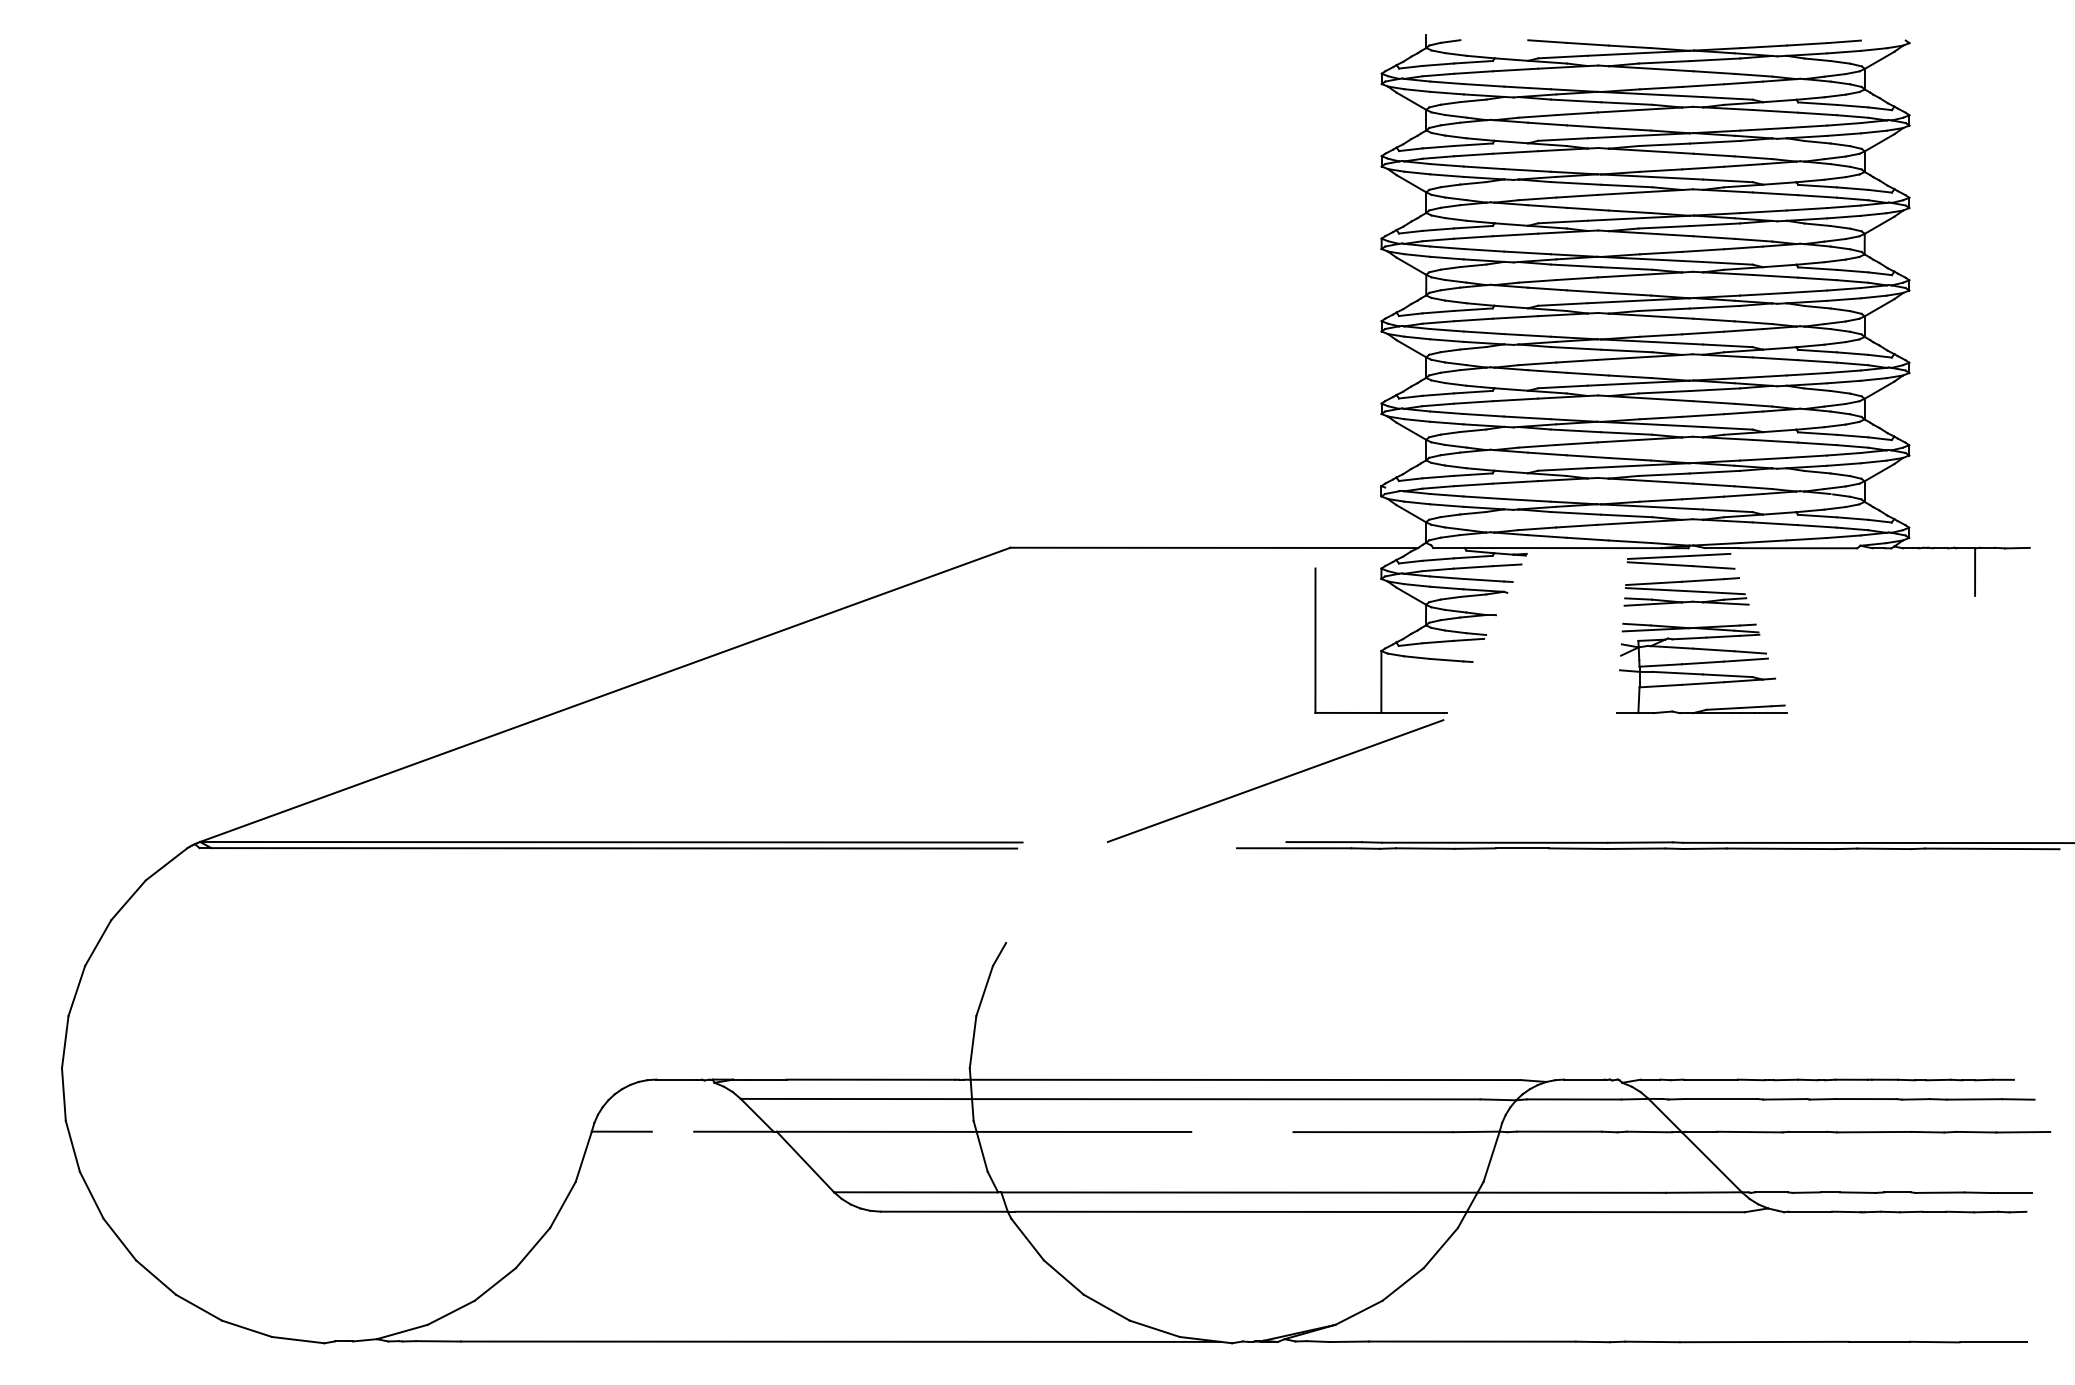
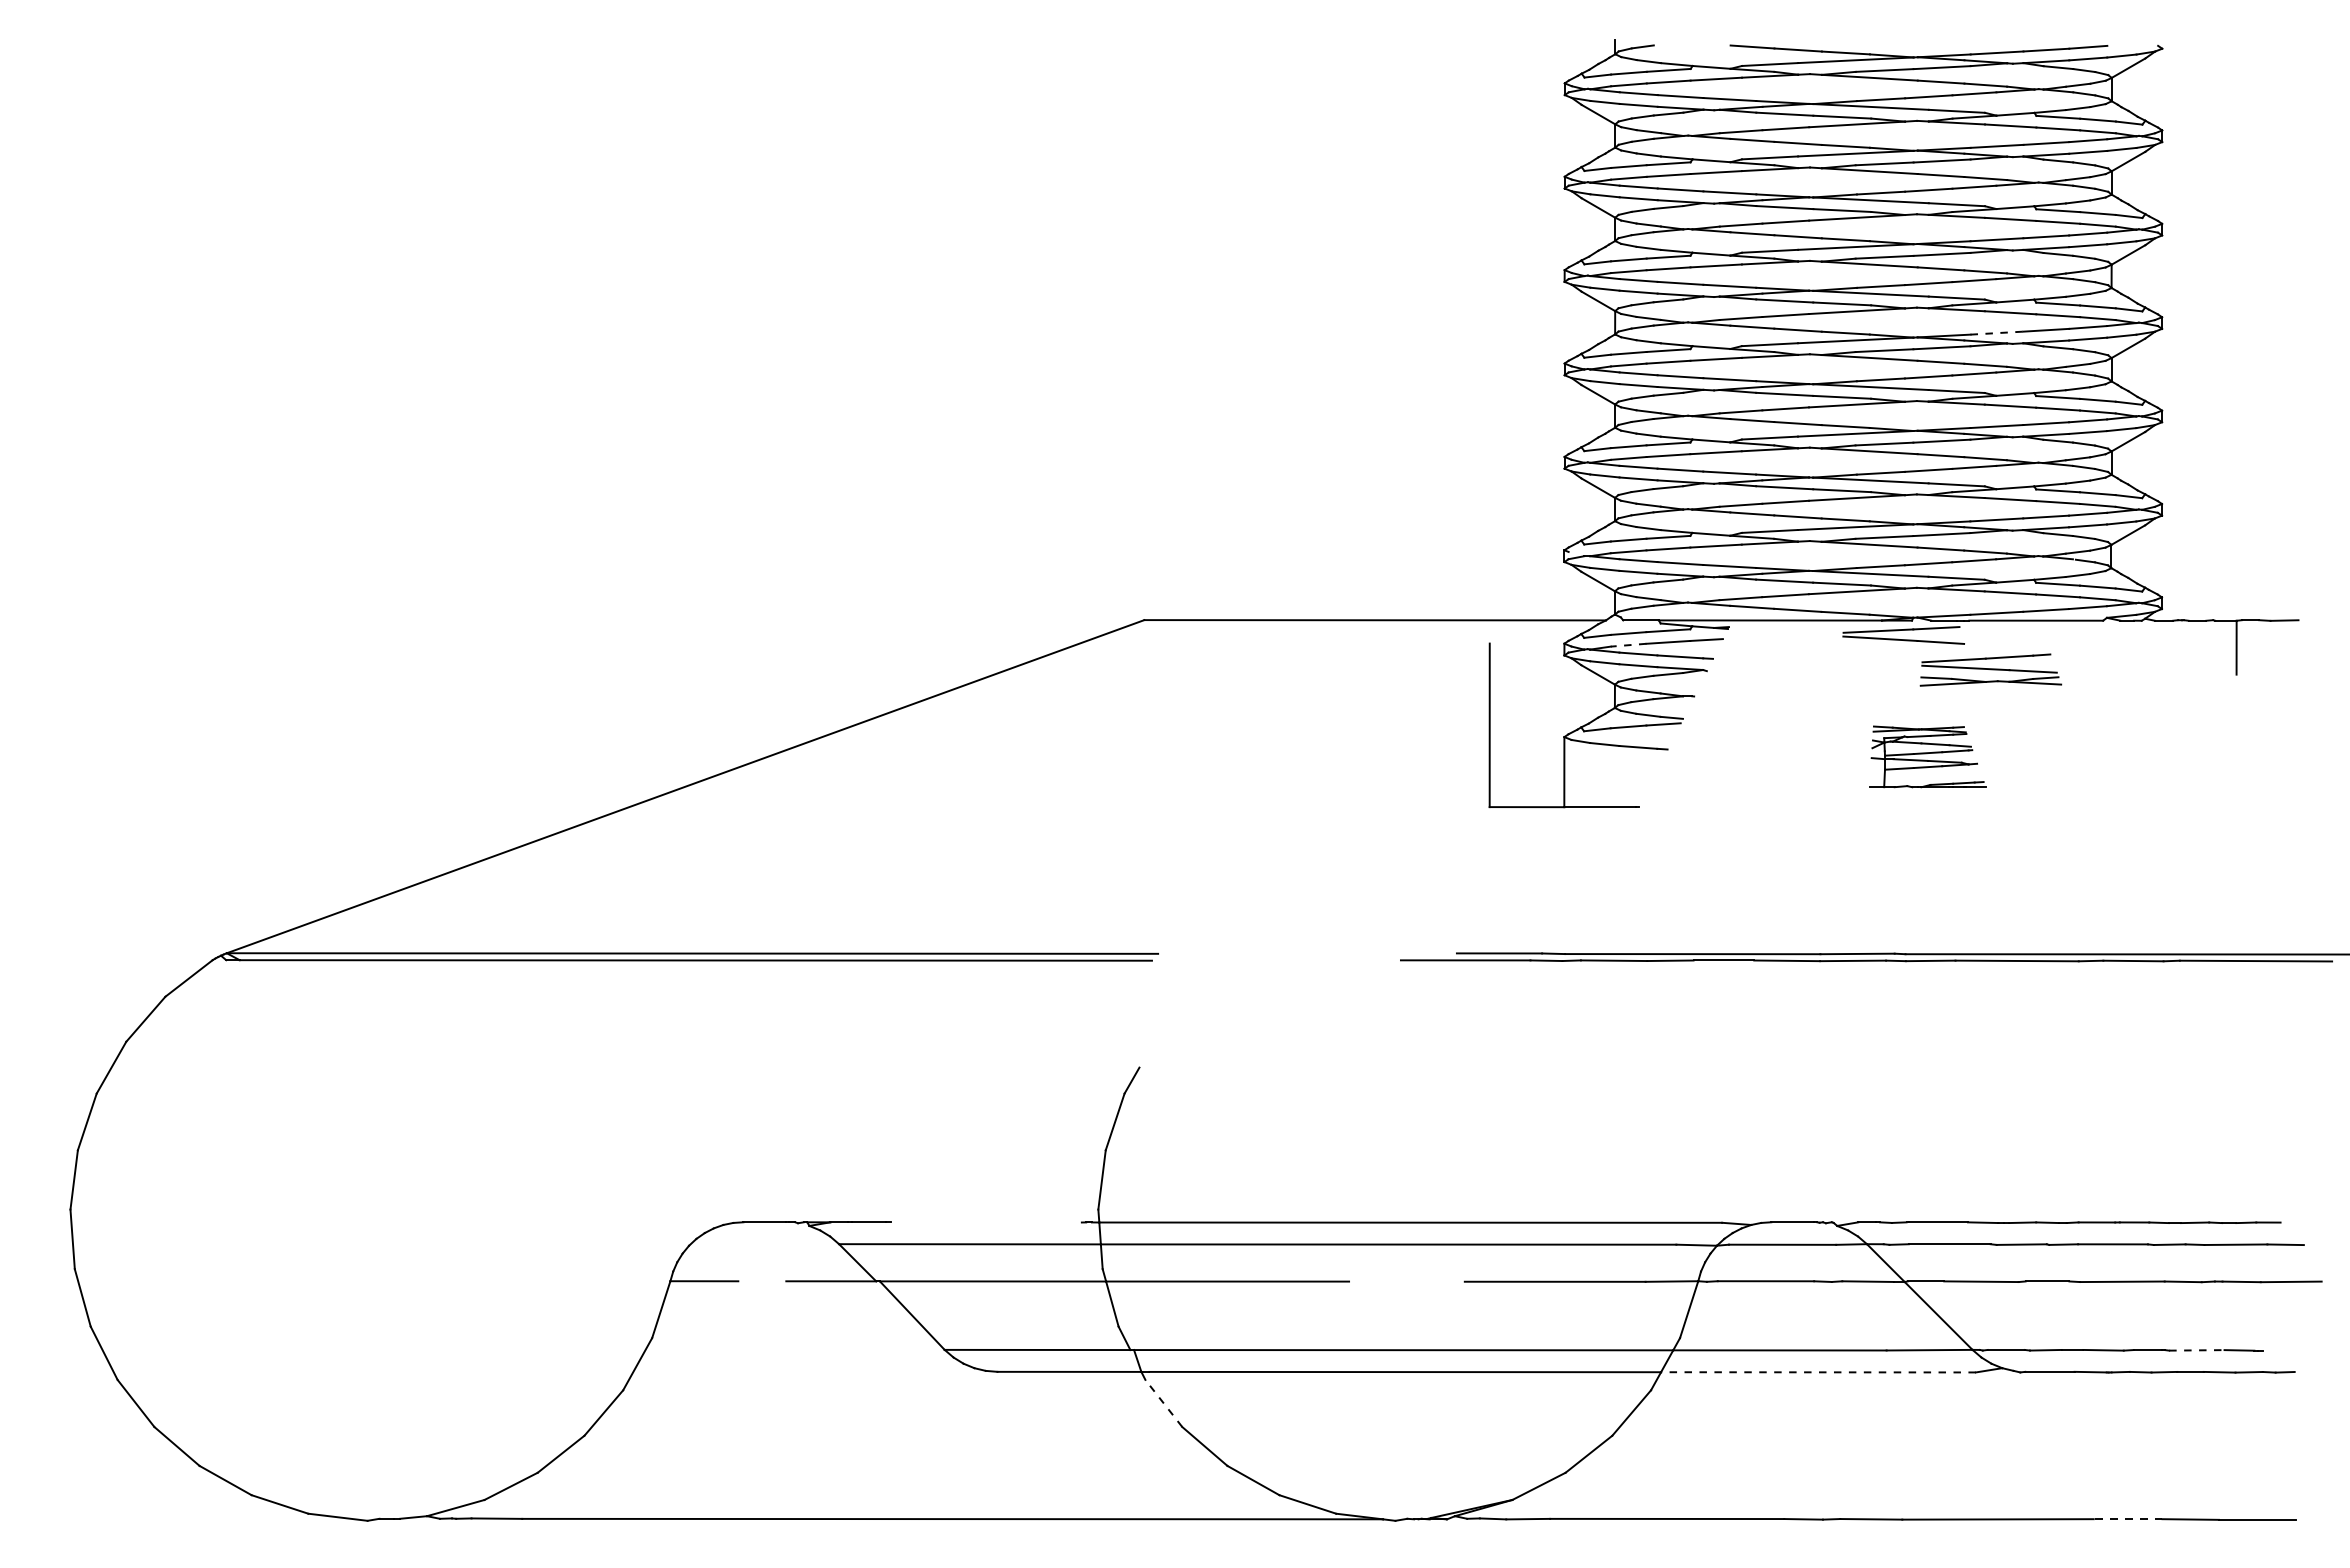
line: (1763, 294) -> (1997, 333), solid -> dashed
line: (1438, 570) -> (1628, 645), solid -> dashed
part: (1686, 591) -> (1990, 669), moved
part: (1702, 668) -> (1927, 756), size x0.6
line: (1275, 781) -> (1444, 884), removed
line: (870, 1079) -> (985, 1222), removed
line: (1939, 1192) -> (2196, 1350), solid -> dashed
line: (2014, 1192) -> (2281, 1350), removed
line: (1604, 1212) -> (1817, 1372), solid -> dashed
line: (1027, 1239) -> (1163, 1403), solid -> dashed
line: (1878, 1342) -> (2127, 1519), solid -> dashed

